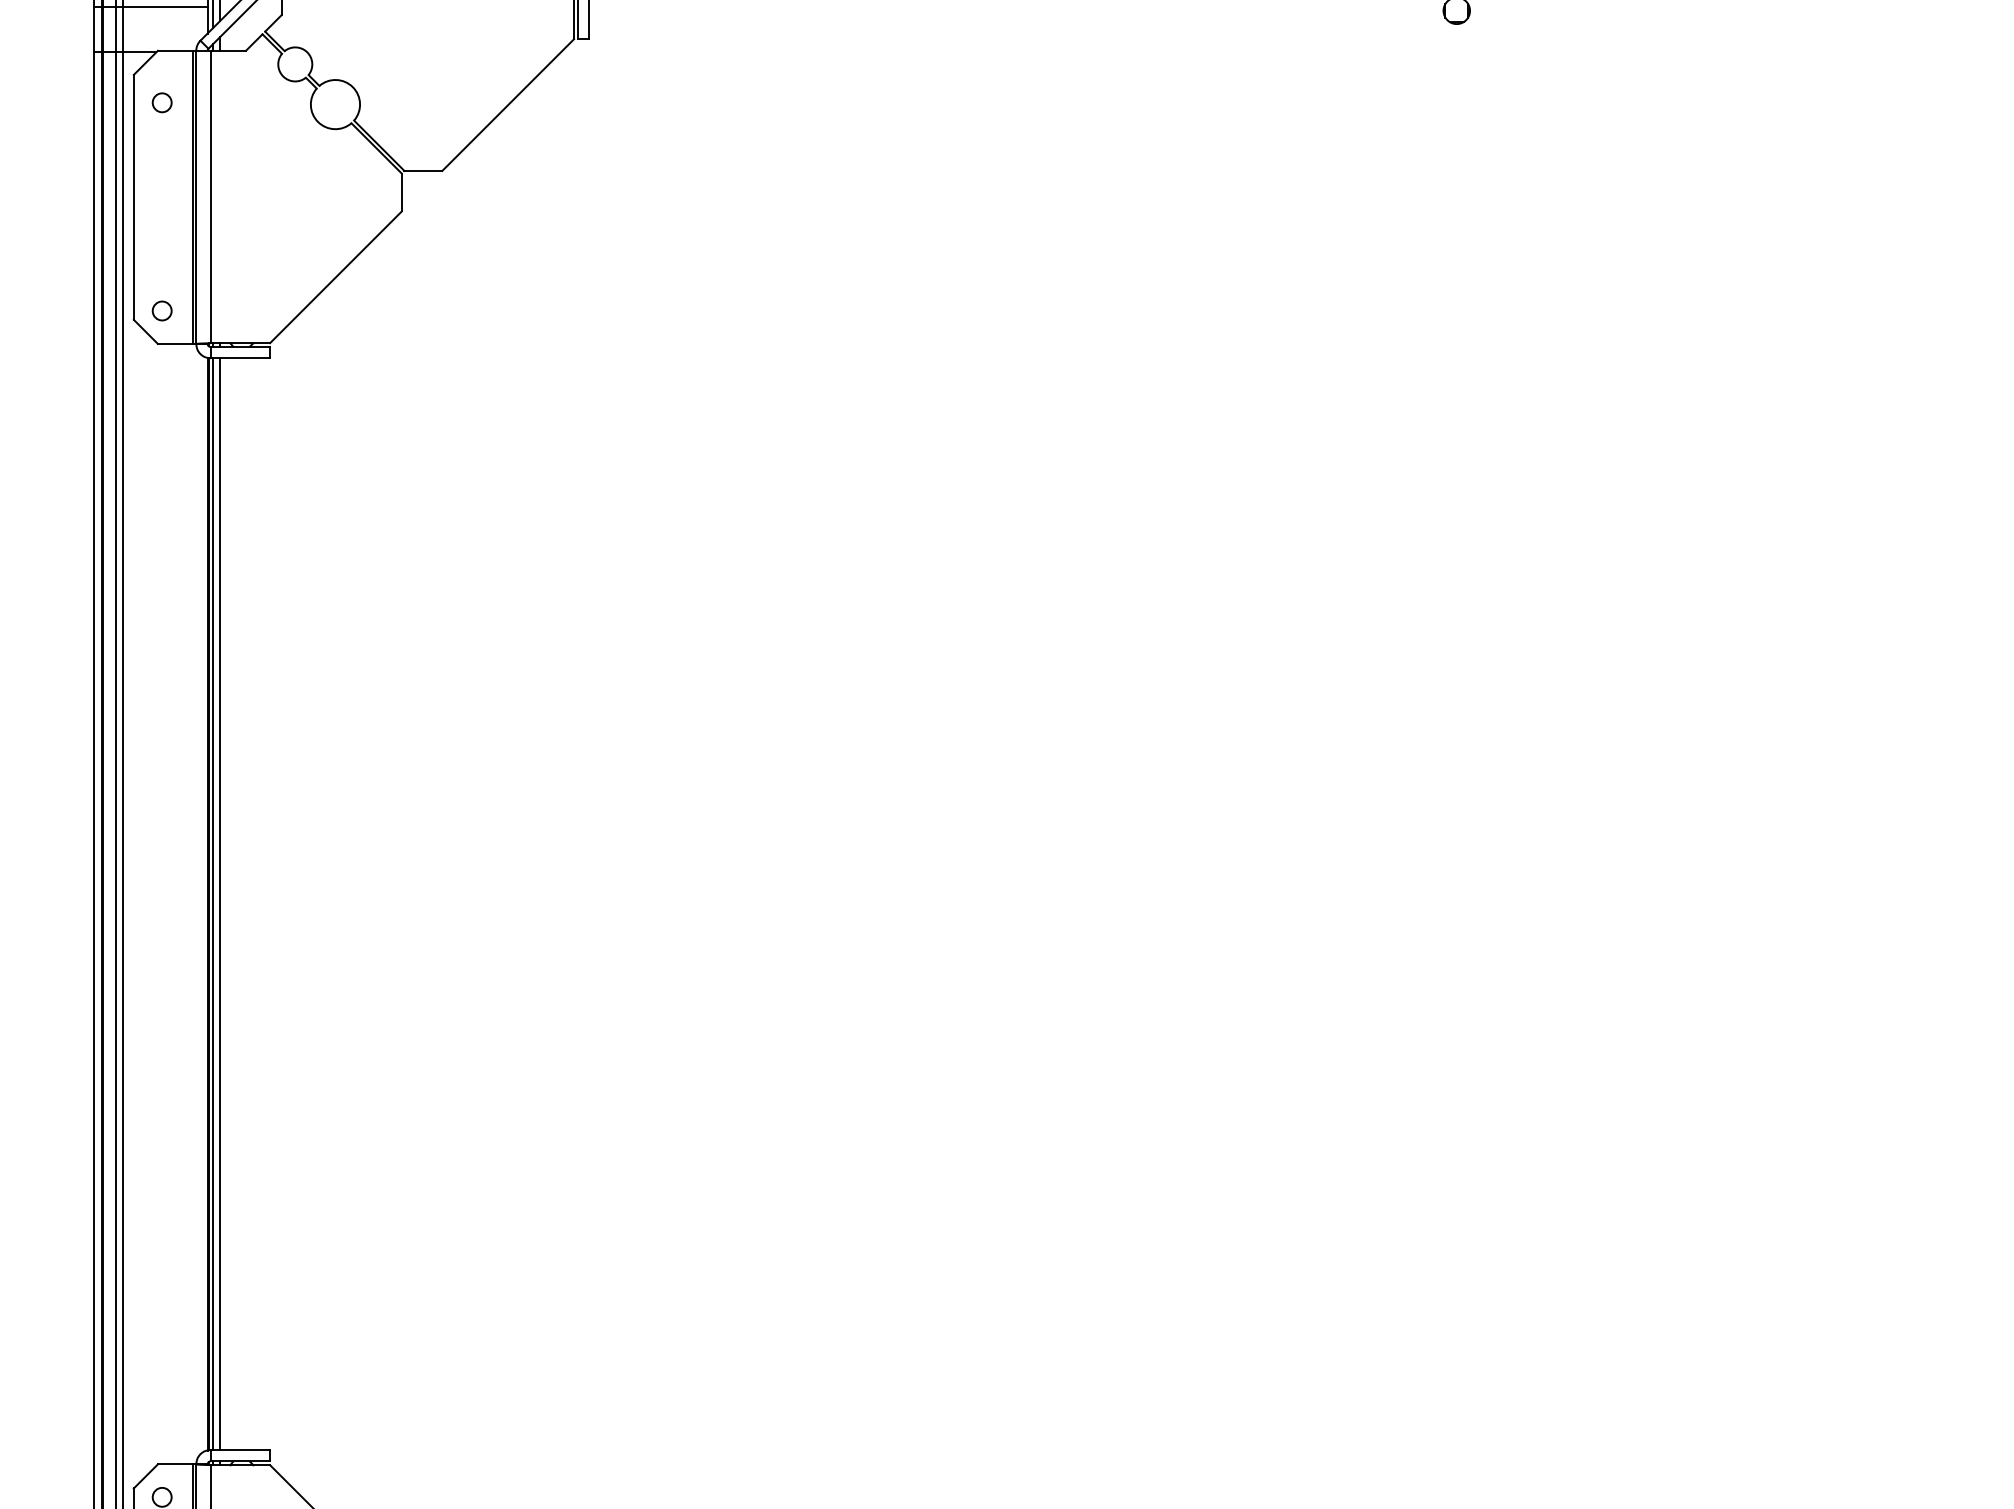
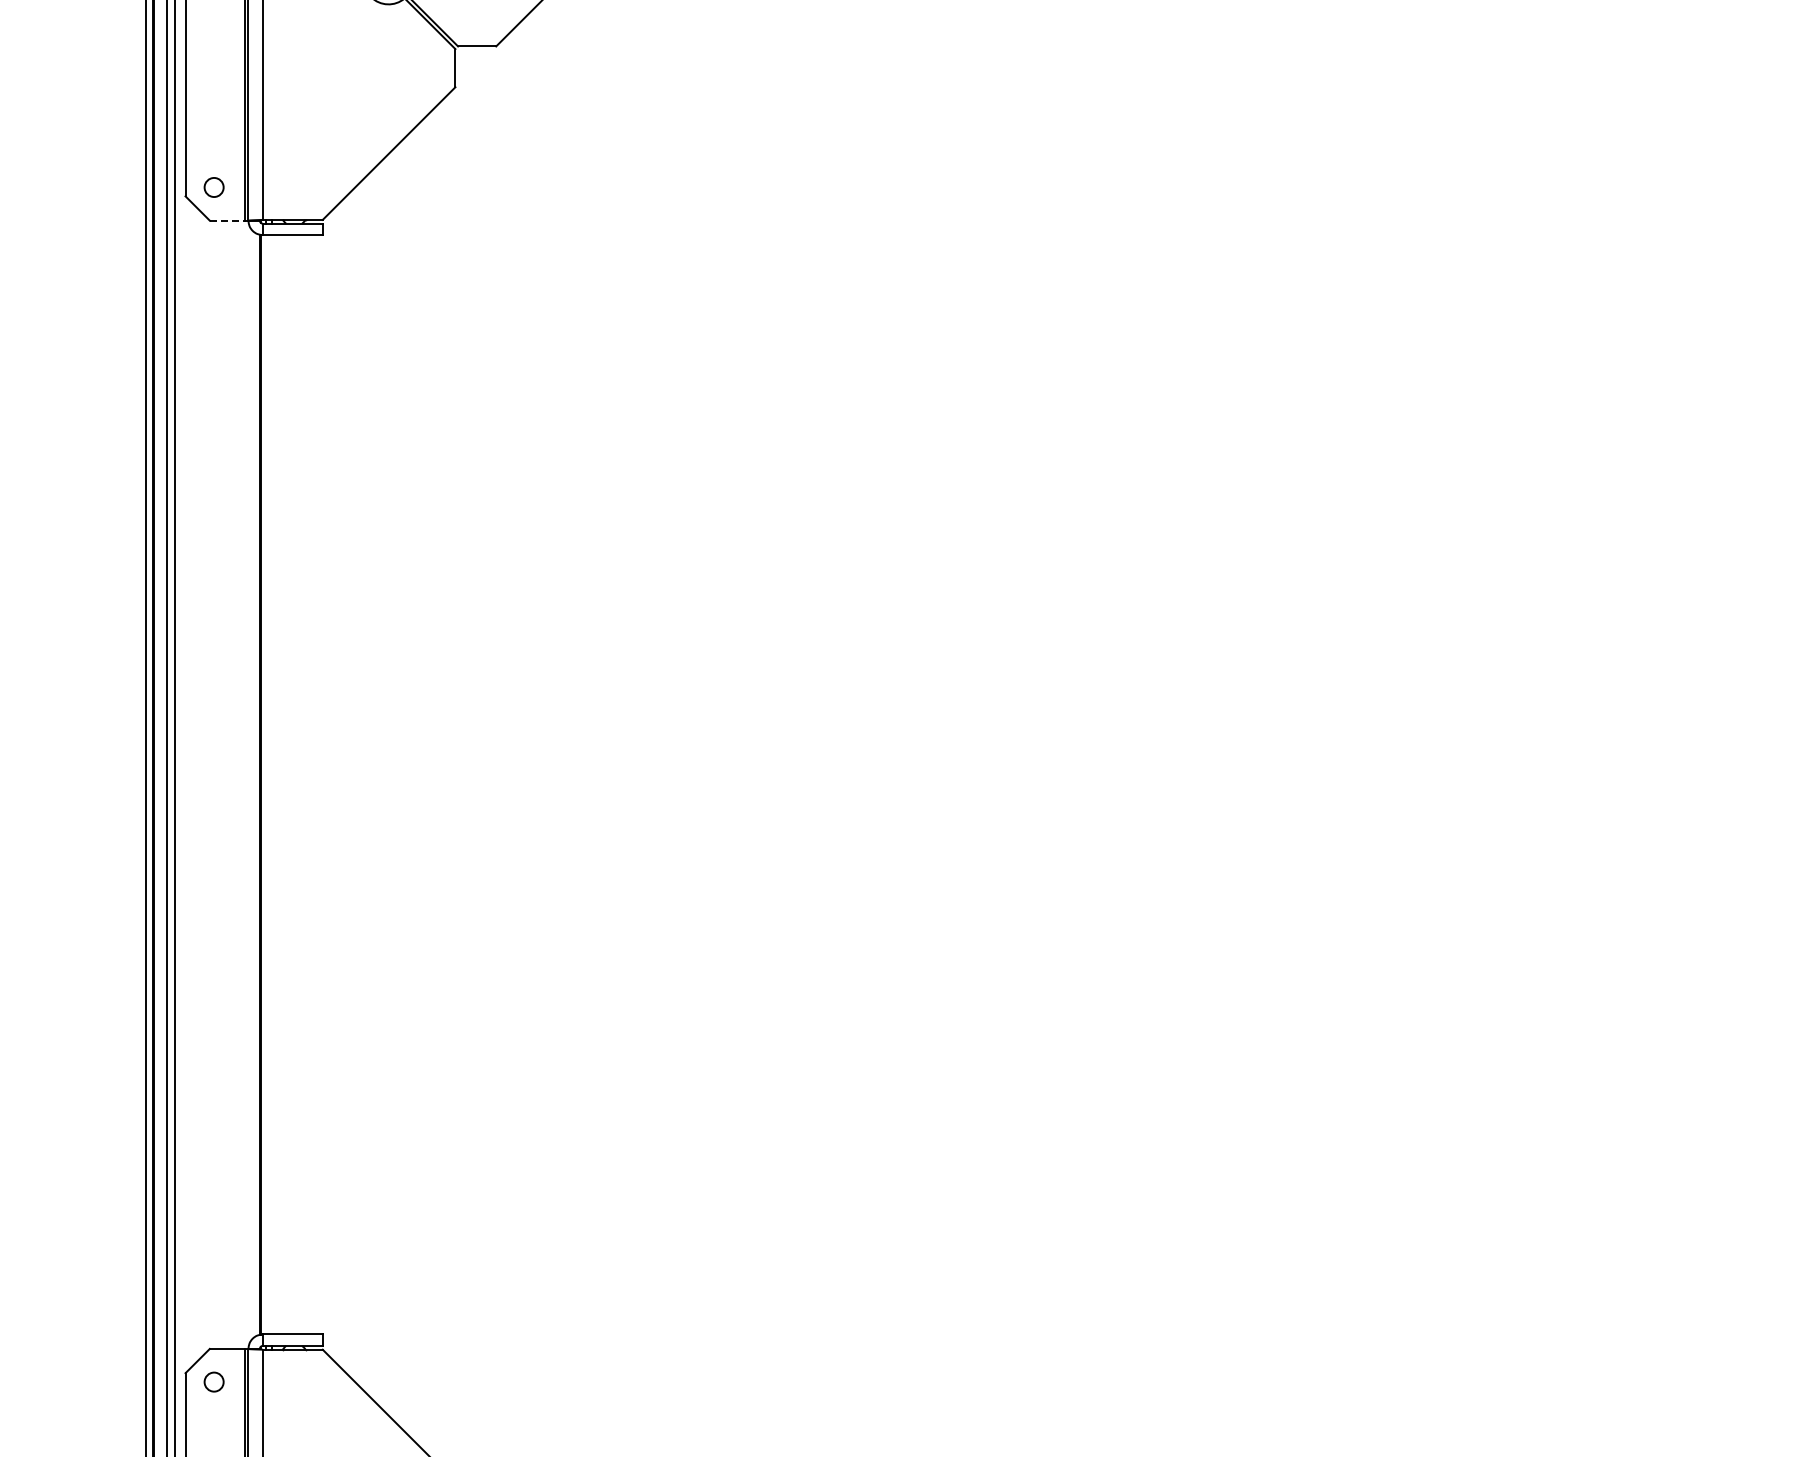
line: (175, 343) -> (227, 220), solid -> dashed
line: (213, 904) -> (265, 785), removed
line: (220, 904) -> (272, 785), removed

